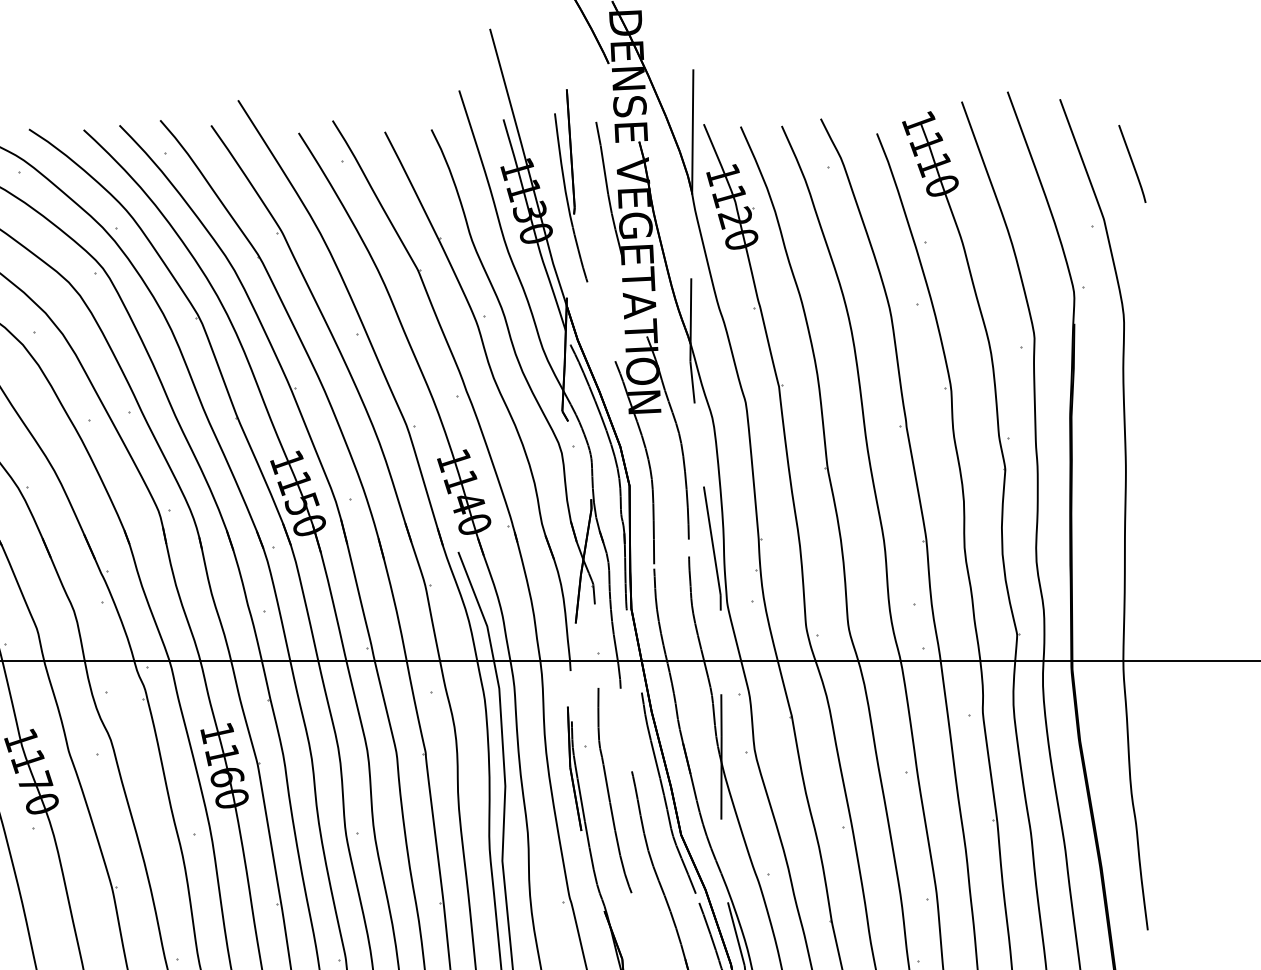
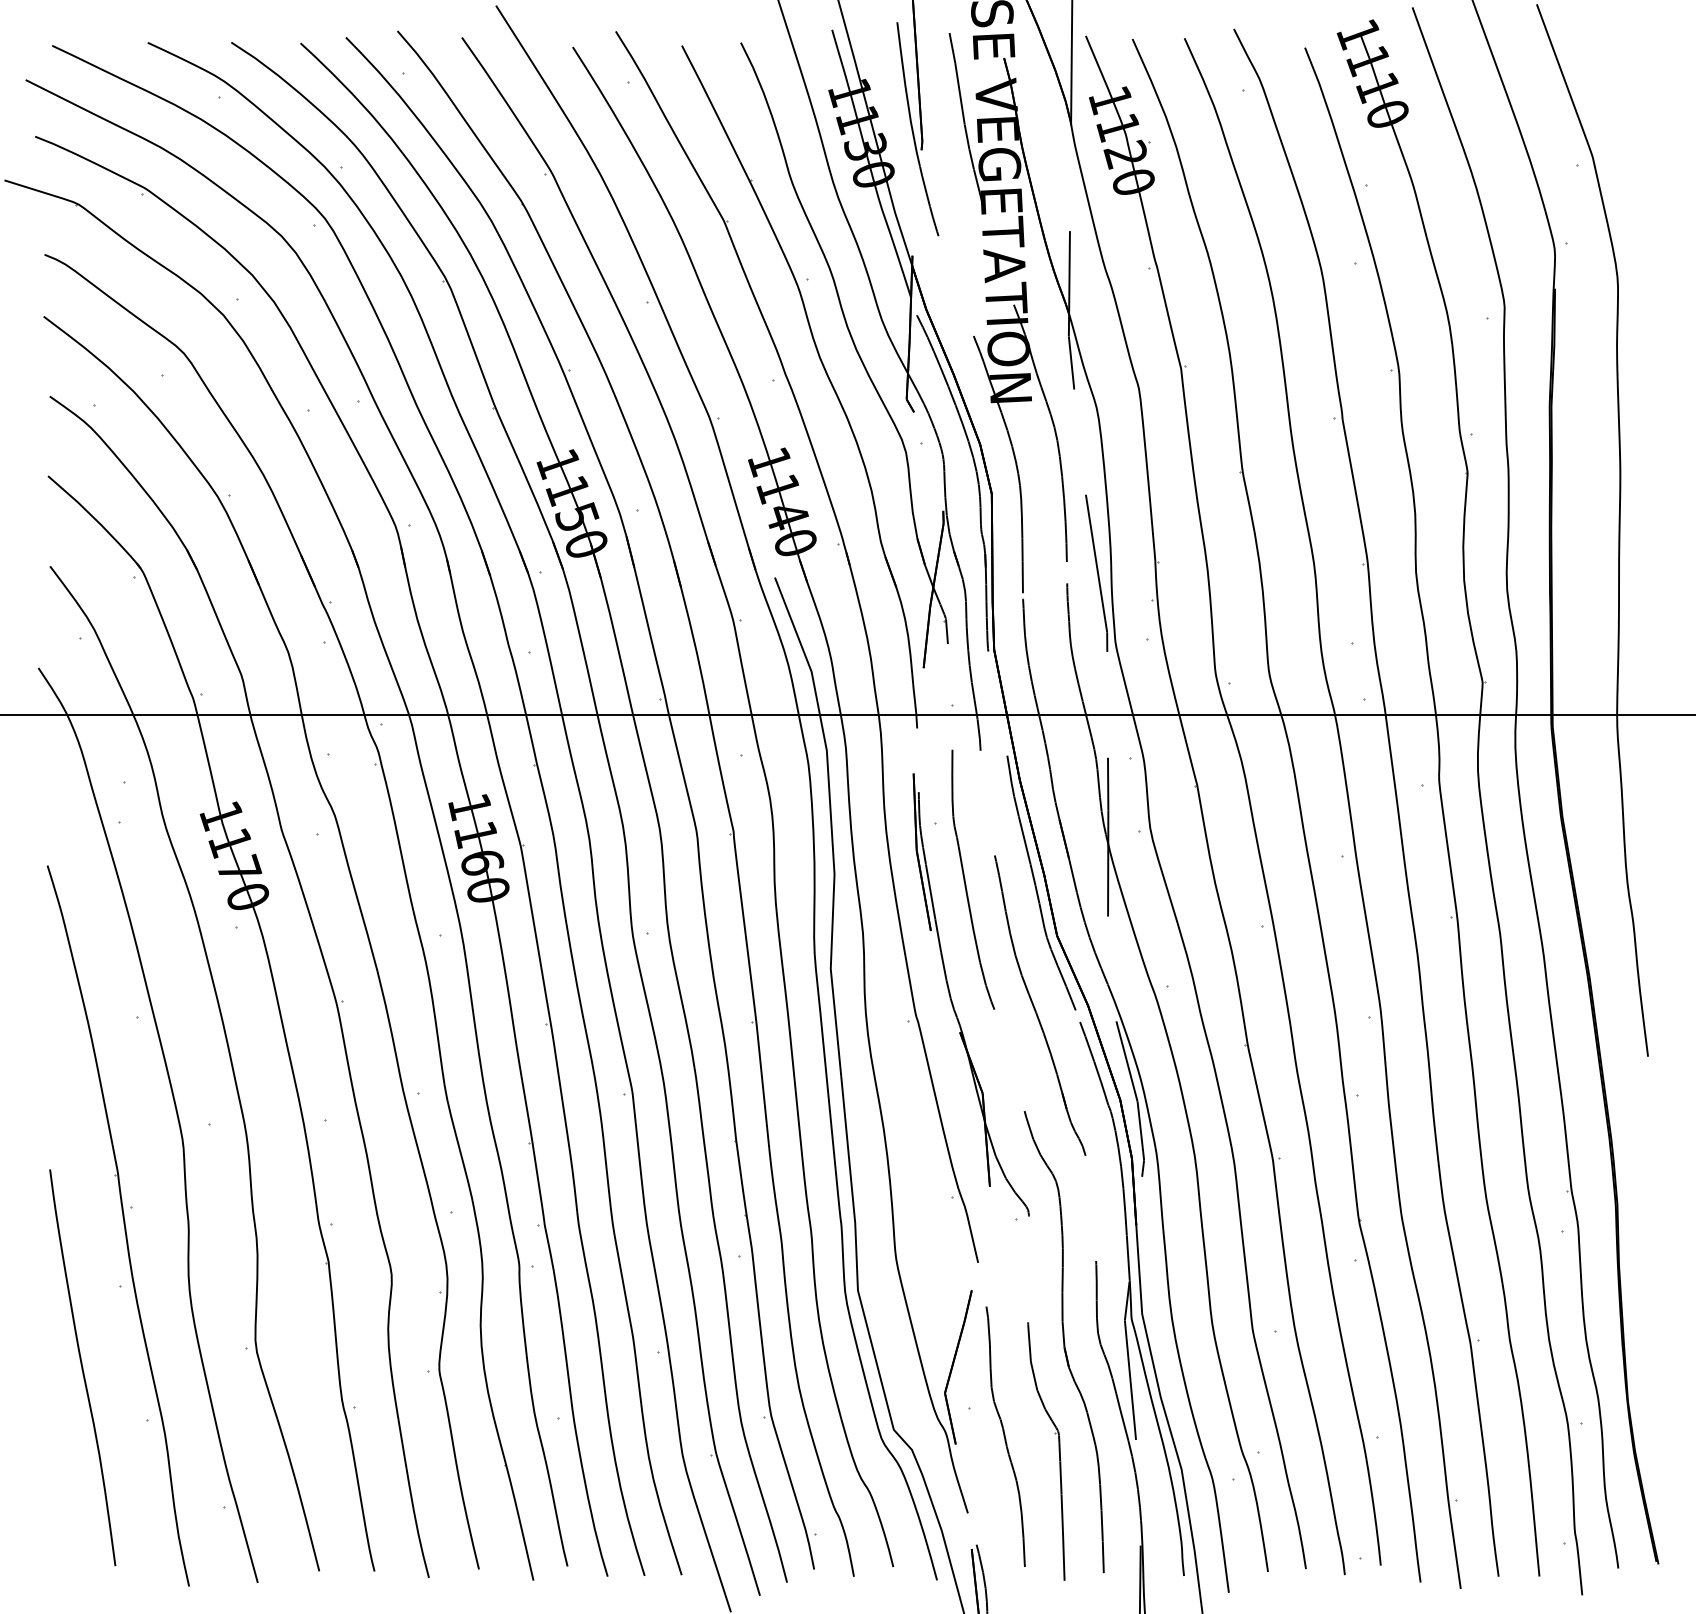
curve: (1132, 164) -> (1628, 86), removed

